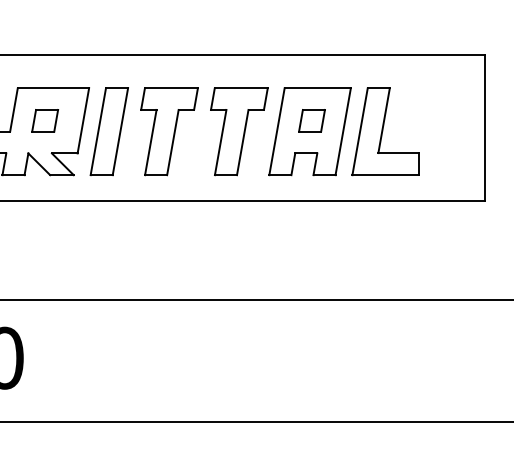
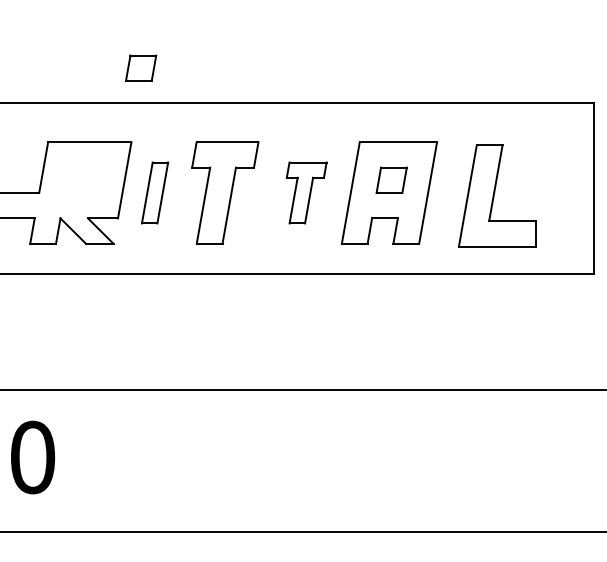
part: (45, 120) -> (141, 67), moved
part: (108, 131) -> (154, 192), size x0.6
part: (239, 131) -> (306, 192), size x0.6
part: (385, 131) -> (497, 195), moved

